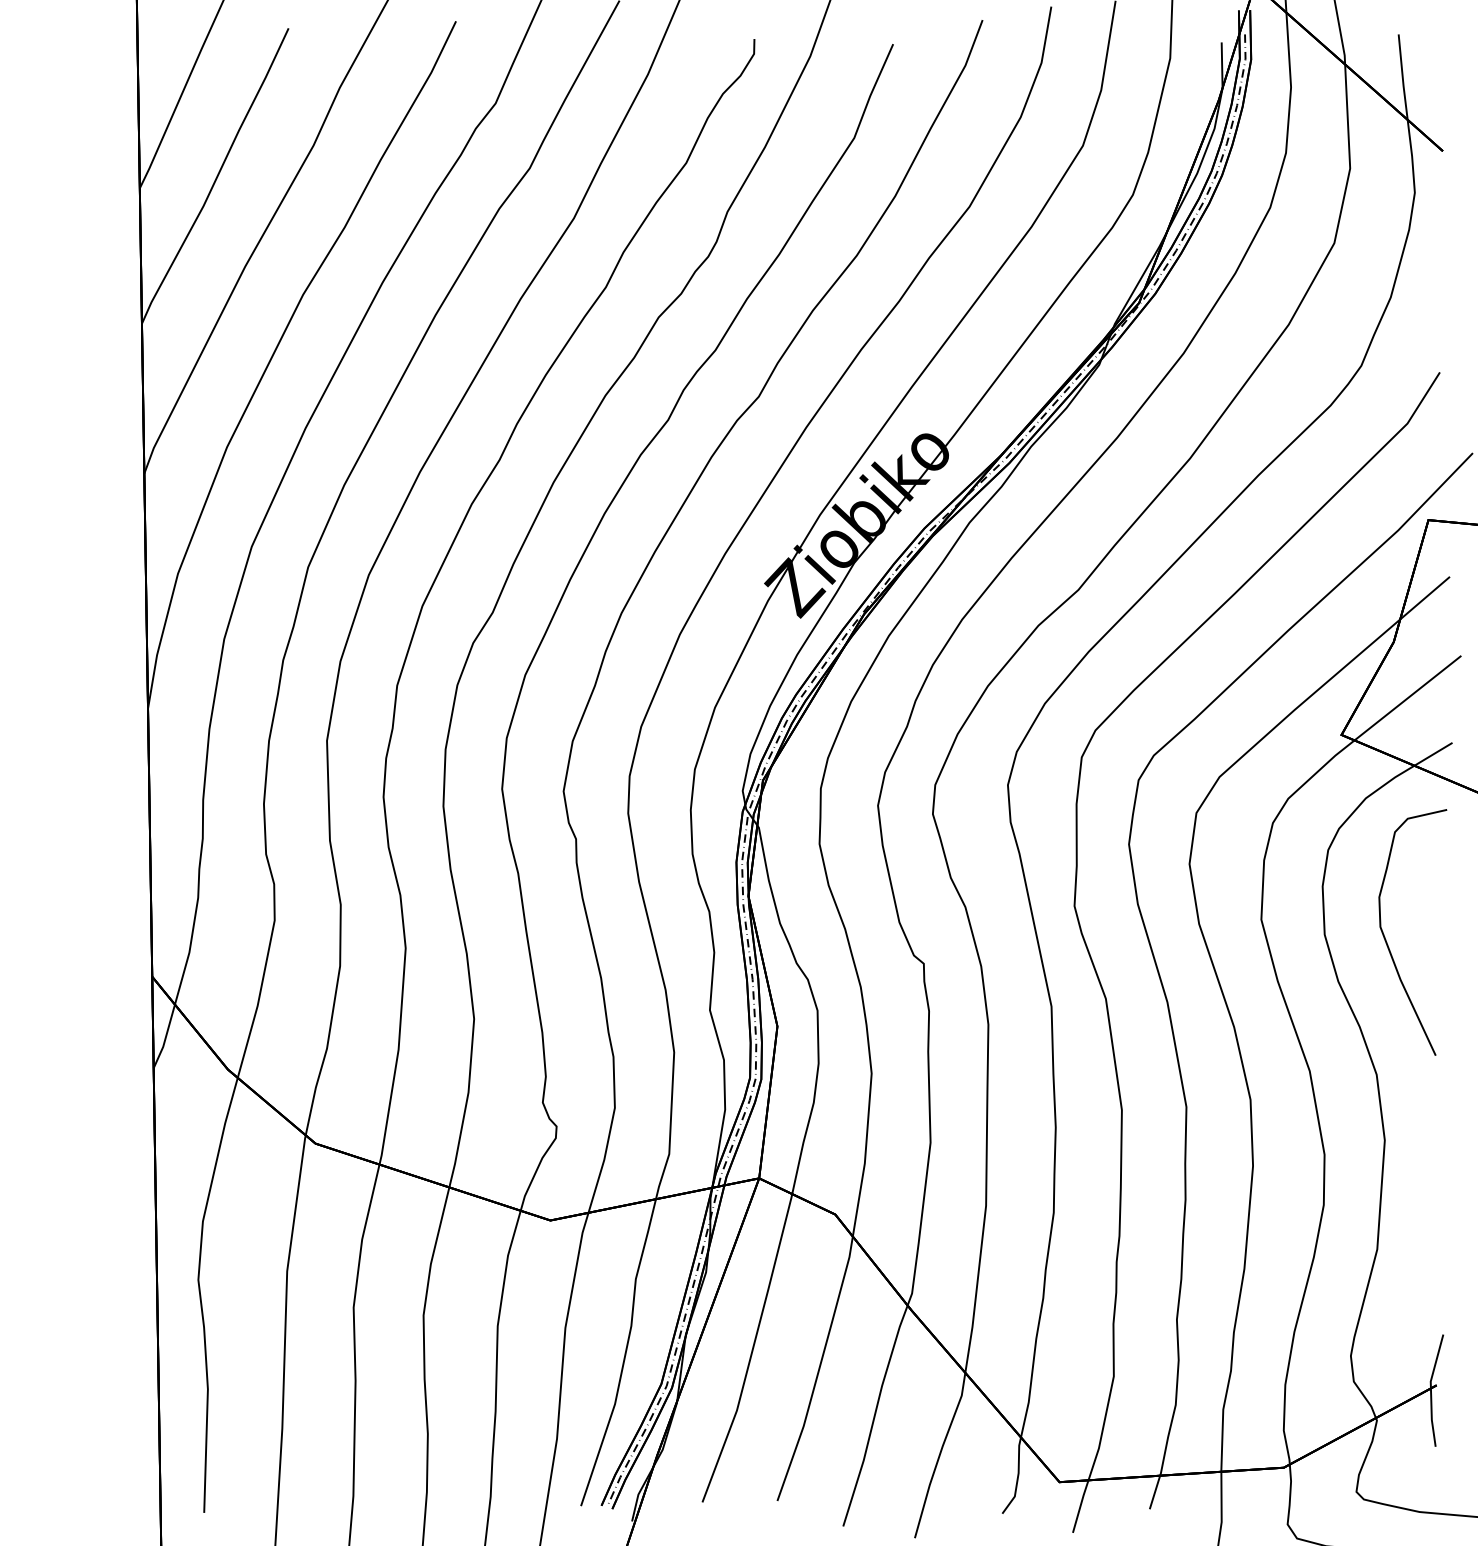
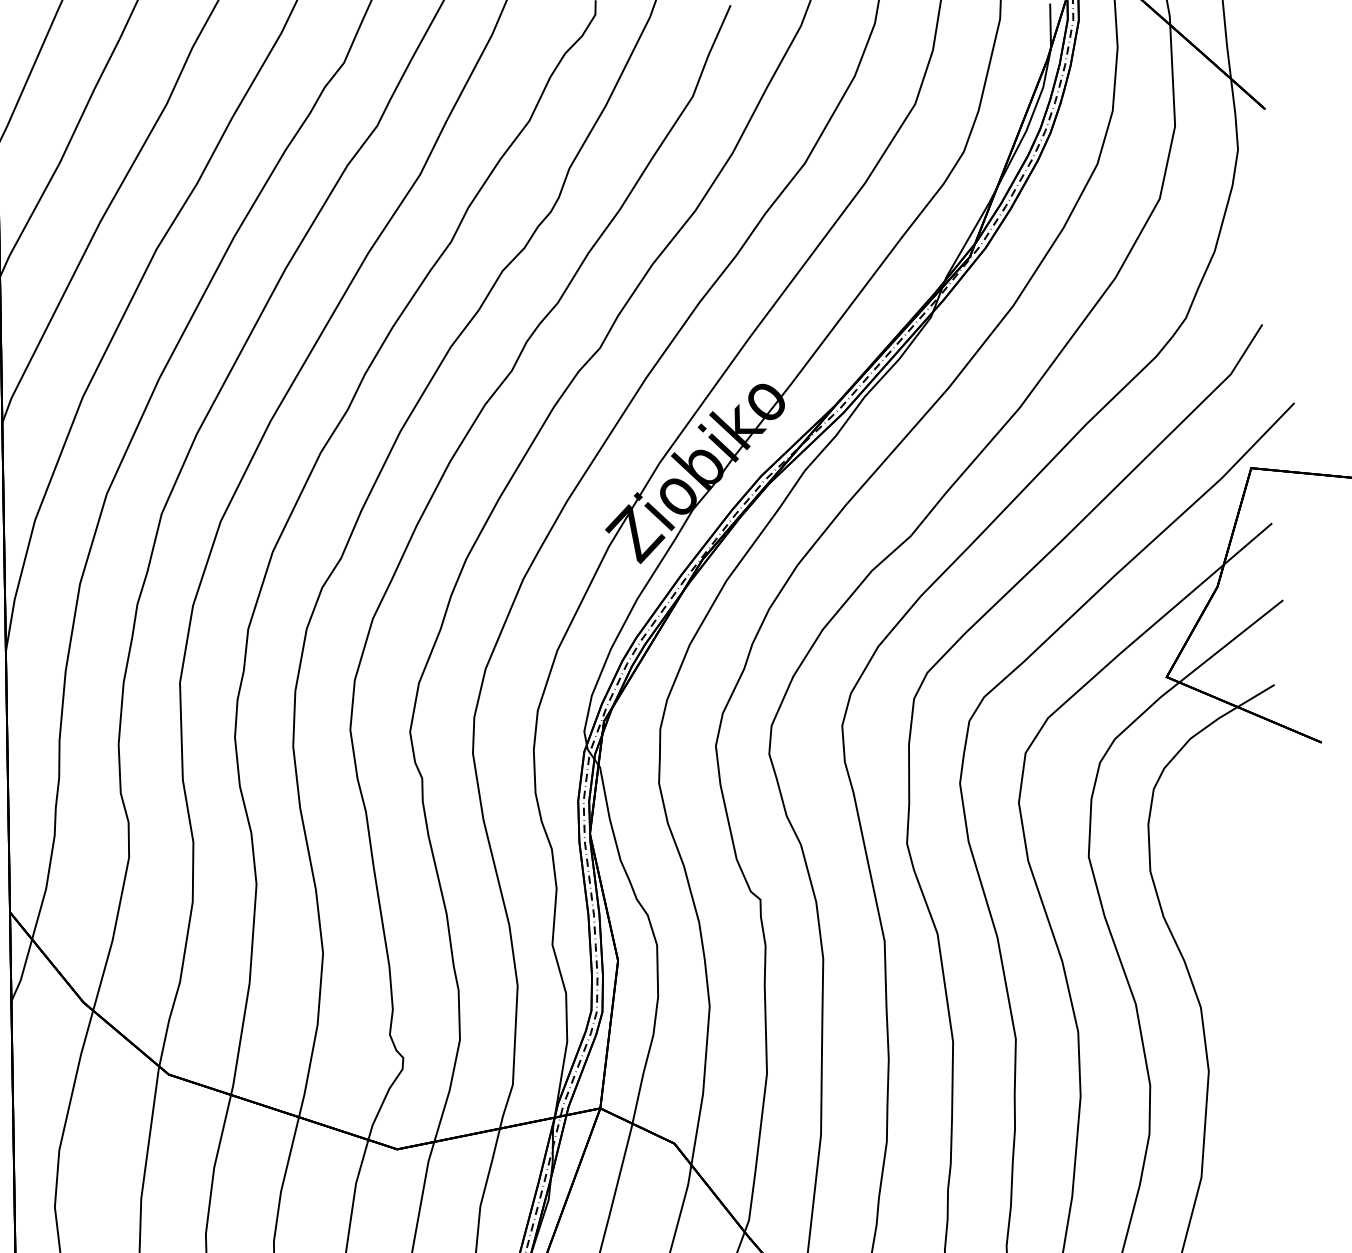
curve: (1388, 944) -> (1212, 880), removed

